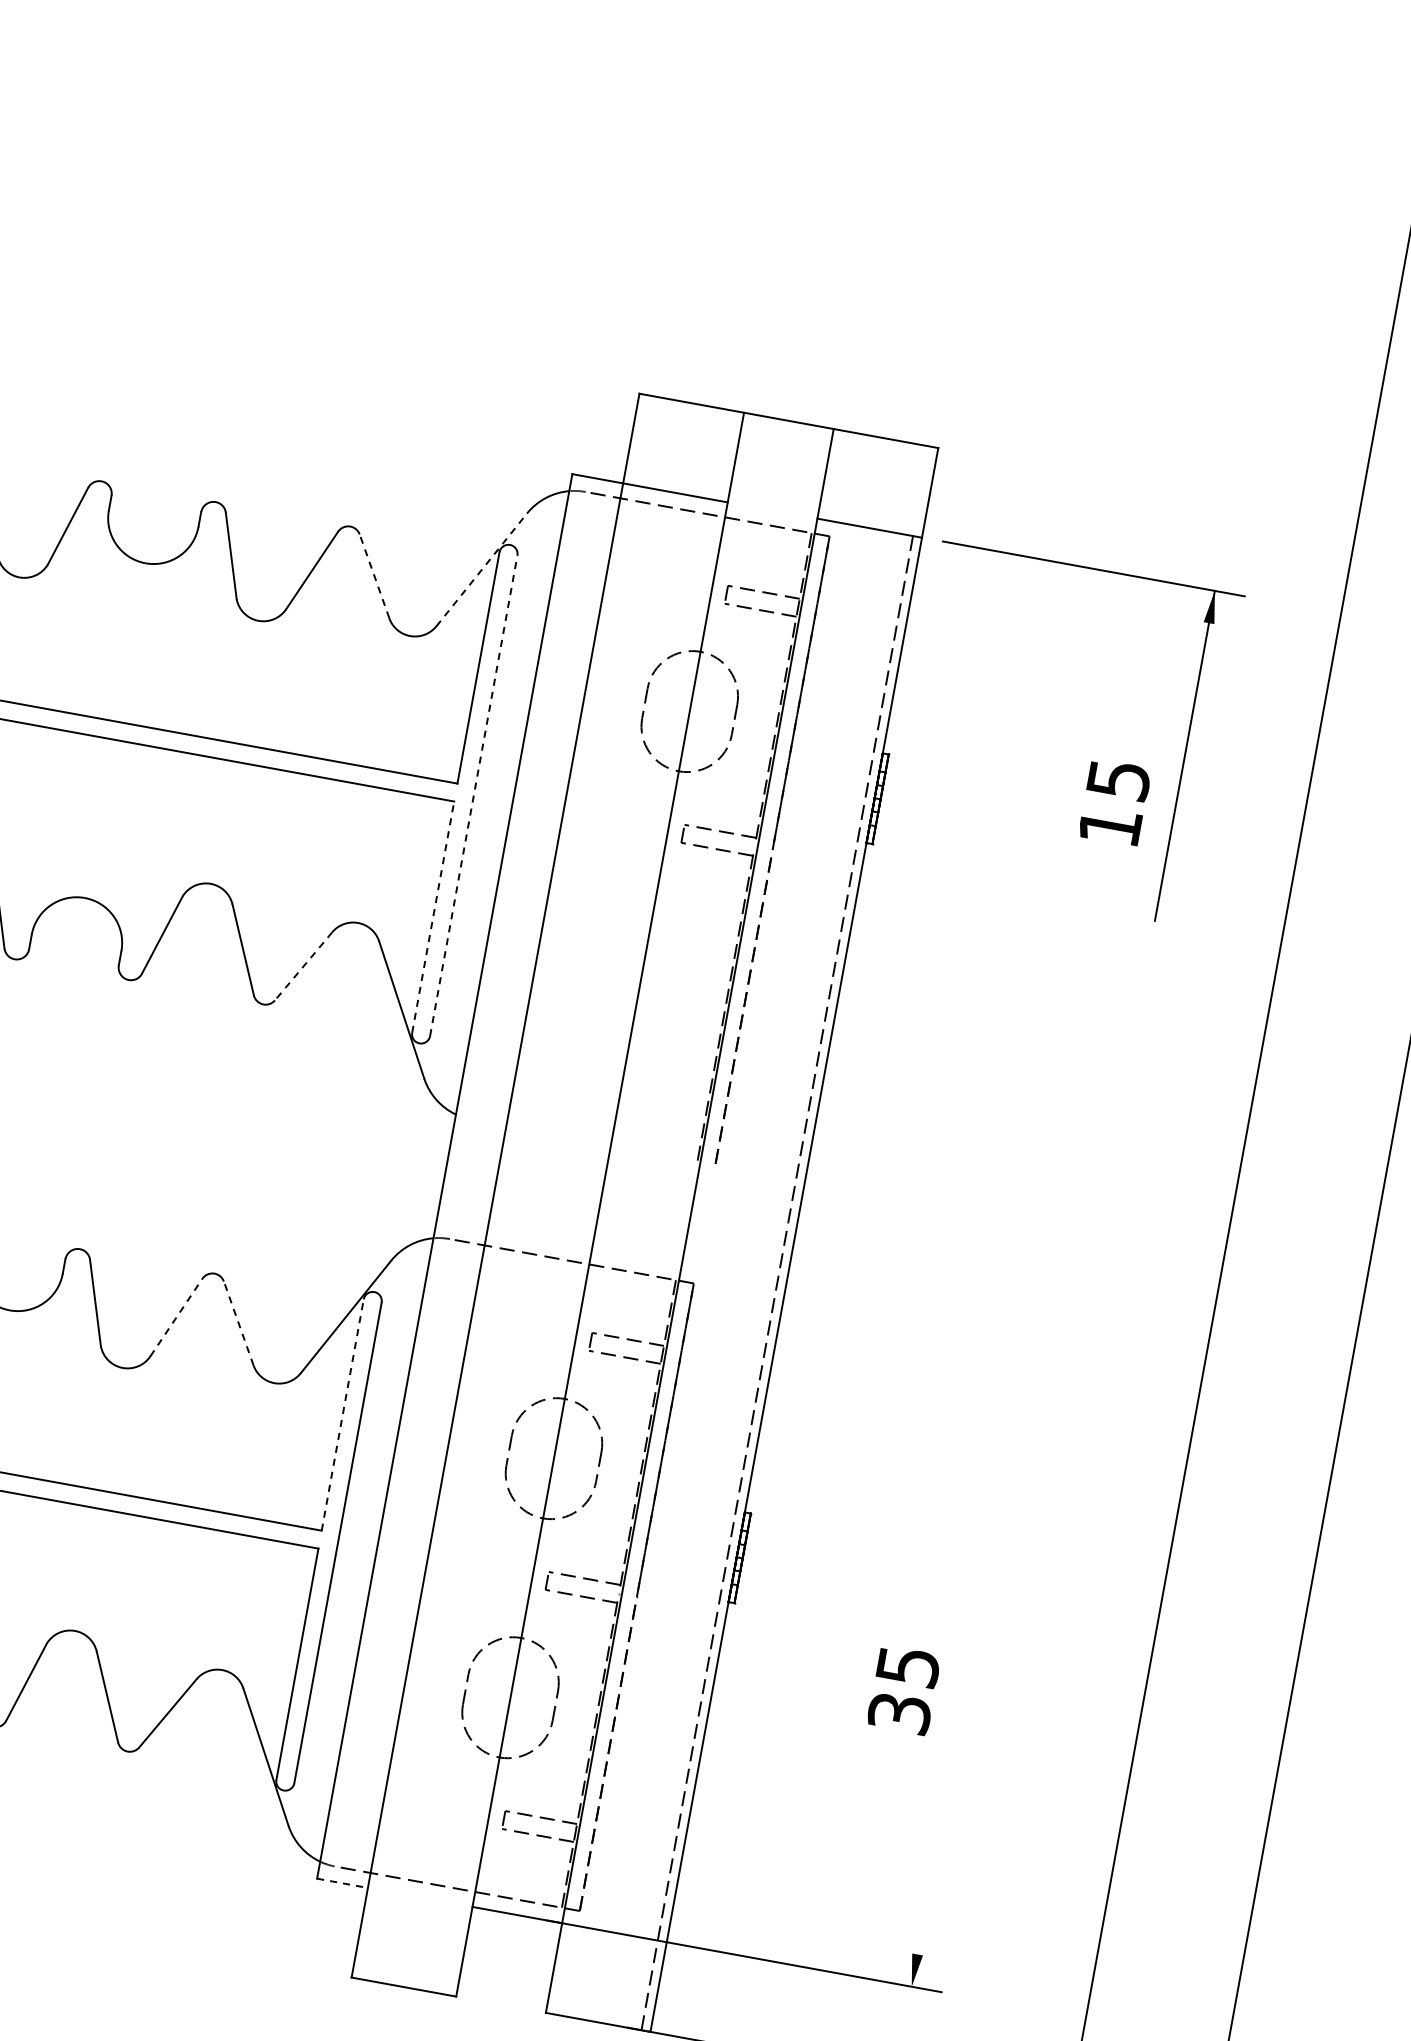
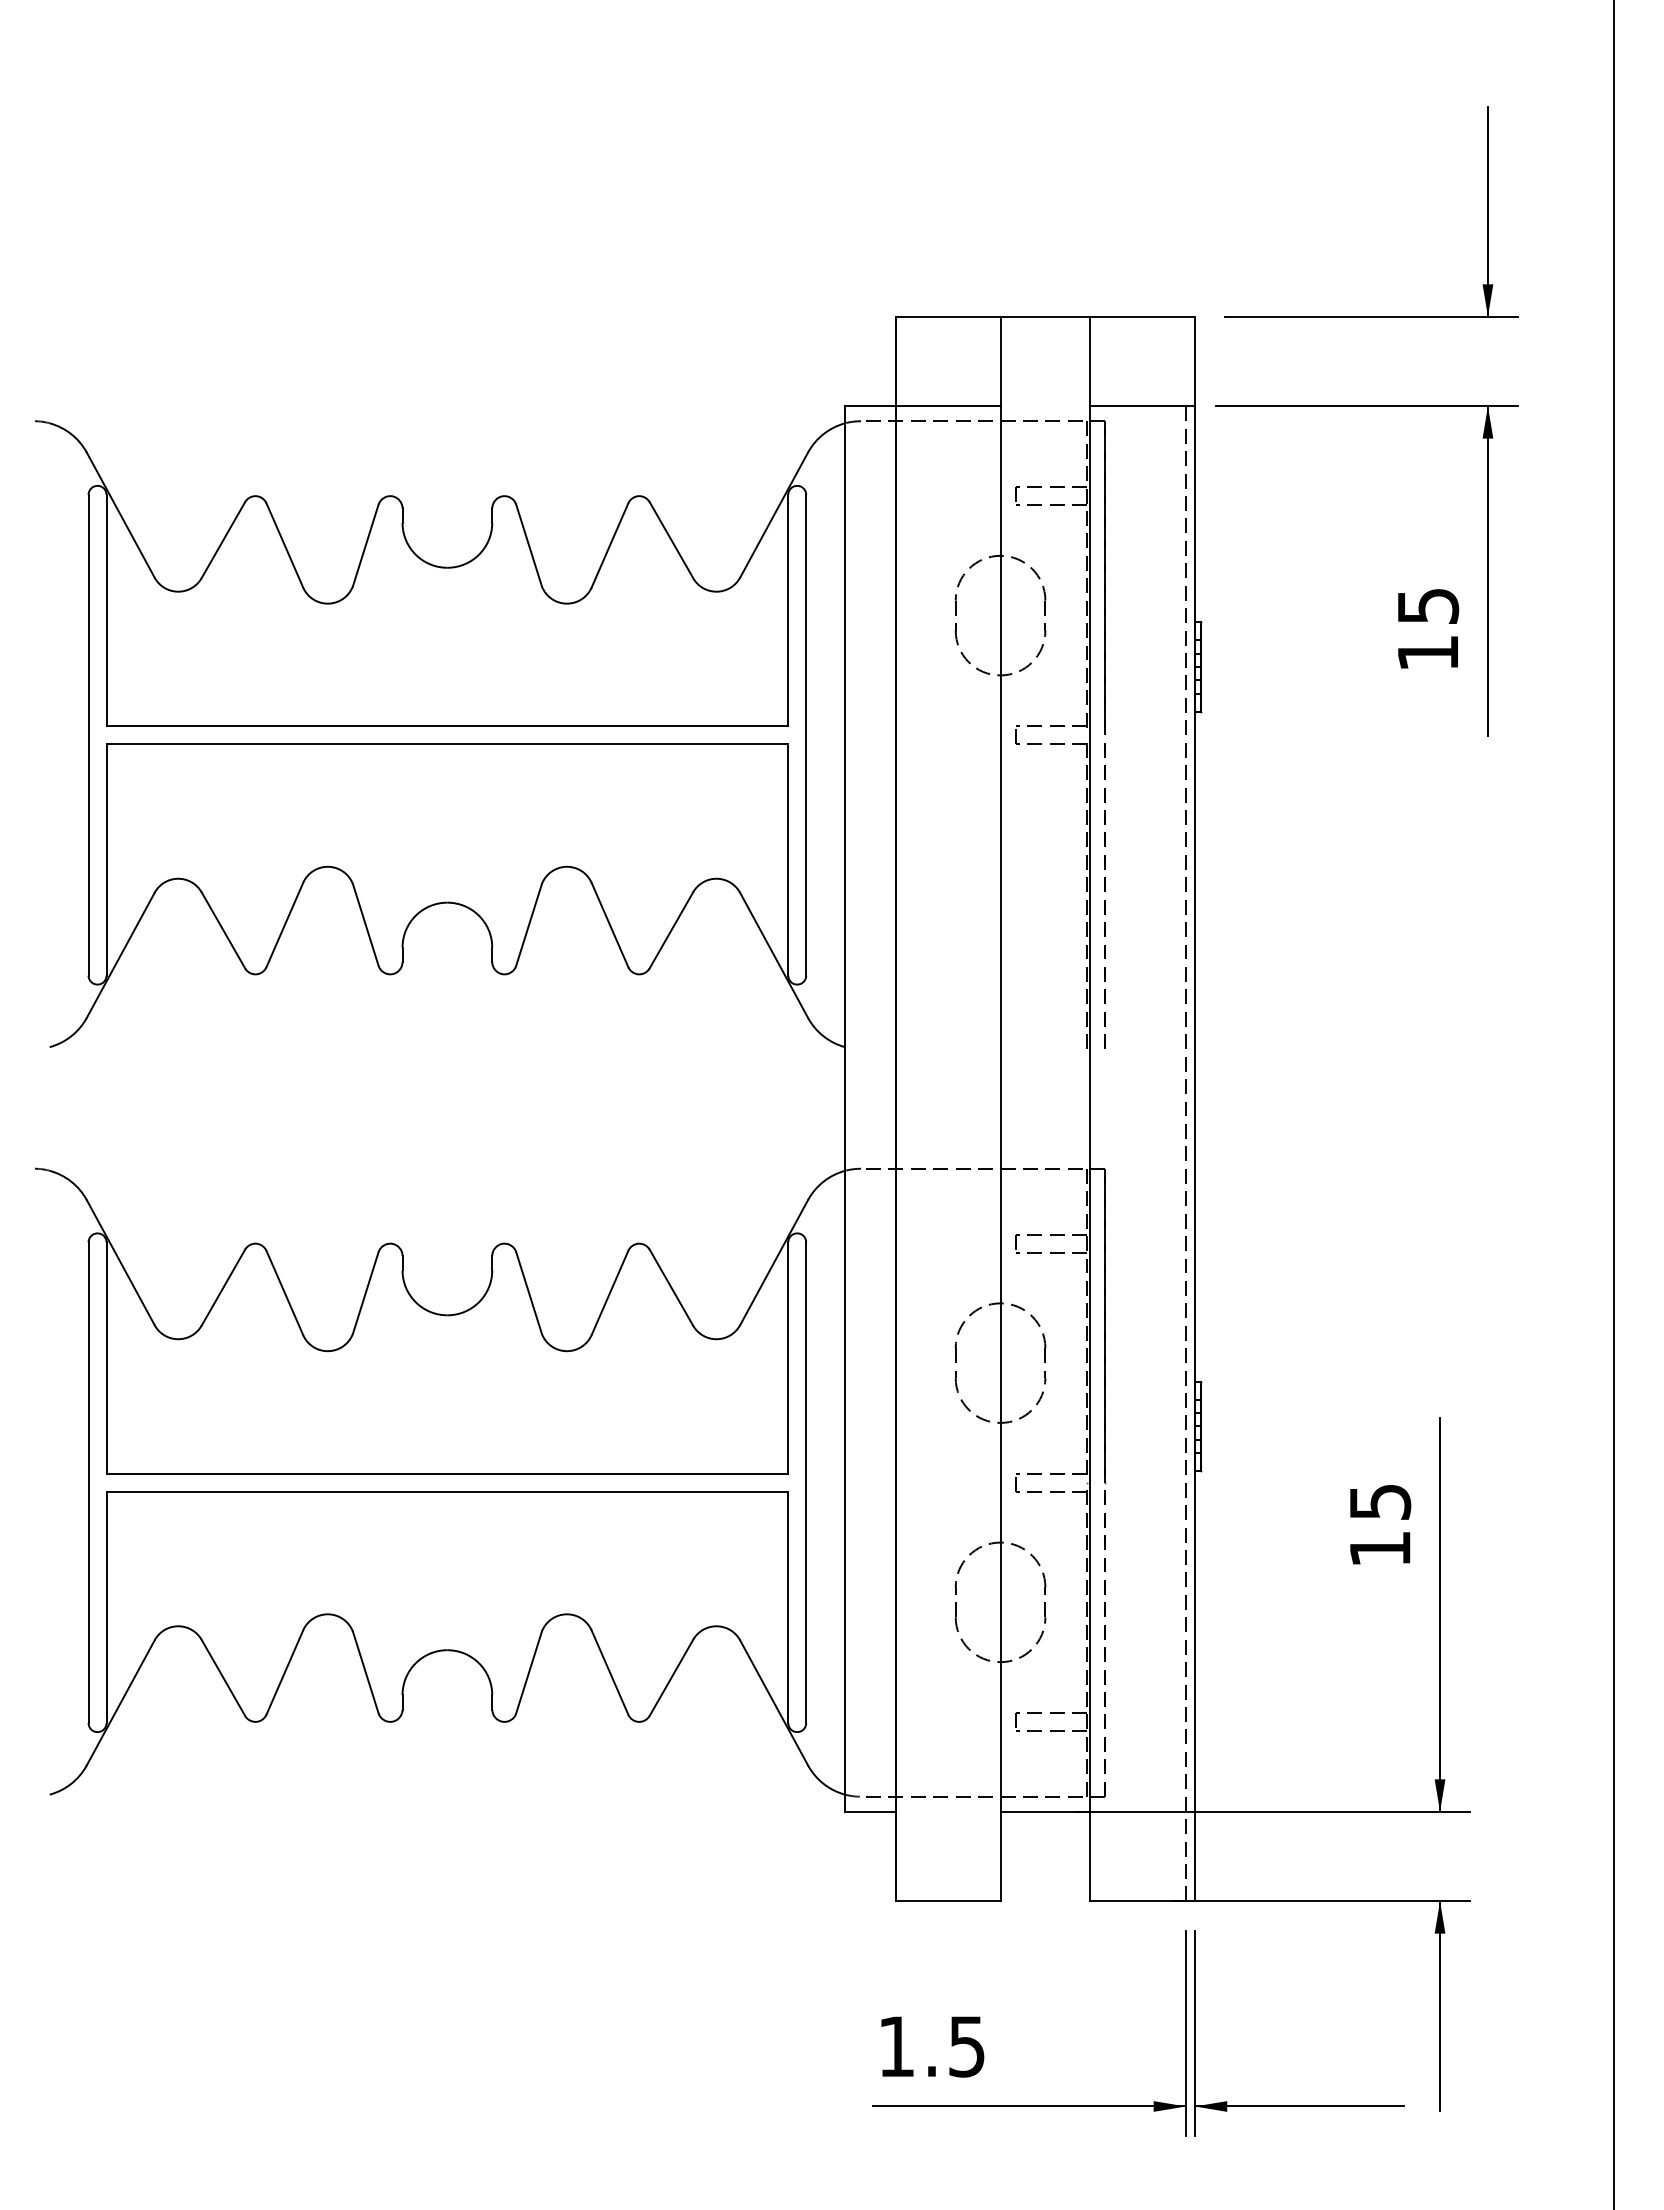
part: (1114, 479) -> (1371, 316), added
line: (482, 569) -> (774, 514), dashed -> solid
line: (374, 576) -> (671, 540), dashed -> solid
line: (474, 795) -> (806, 734), dashed -> solid
line: (433, 916) -> (788, 859), dashed -> solid
line: (303, 966) -> (671, 930), dashed -> solid
line: (176, 1317) -> (610, 1292), dashed -> solid
line: (238, 1323) -> (671, 1287), dashed -> solid
line: (342, 1415) -> (788, 1358), dashed -> solid
text: (900, 1712) -> (1380, 1548), 35 -> 15
line: (948, 1789) -> (1440, 1614), added
line: (342, 1883) -> (870, 1811), dashed -> solid

